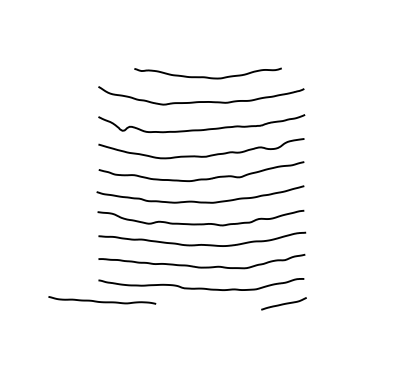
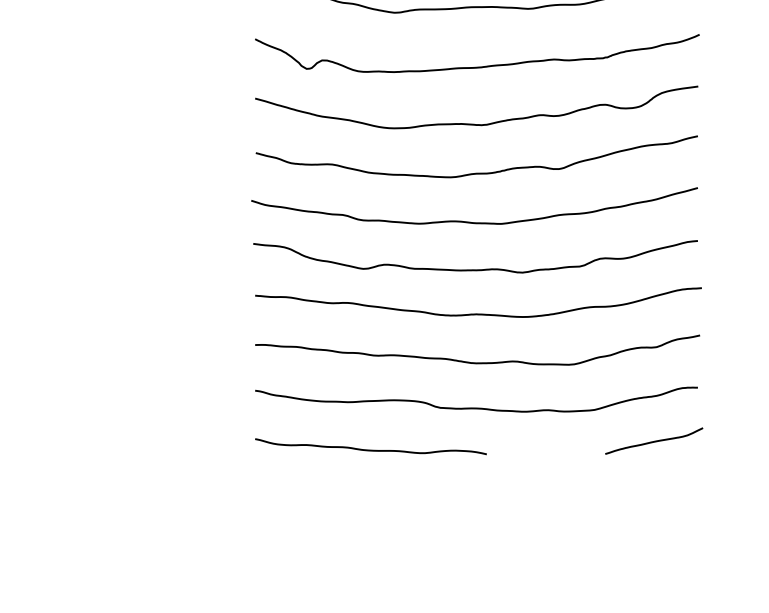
curve: (102, 301) -> (371, 449), moved

